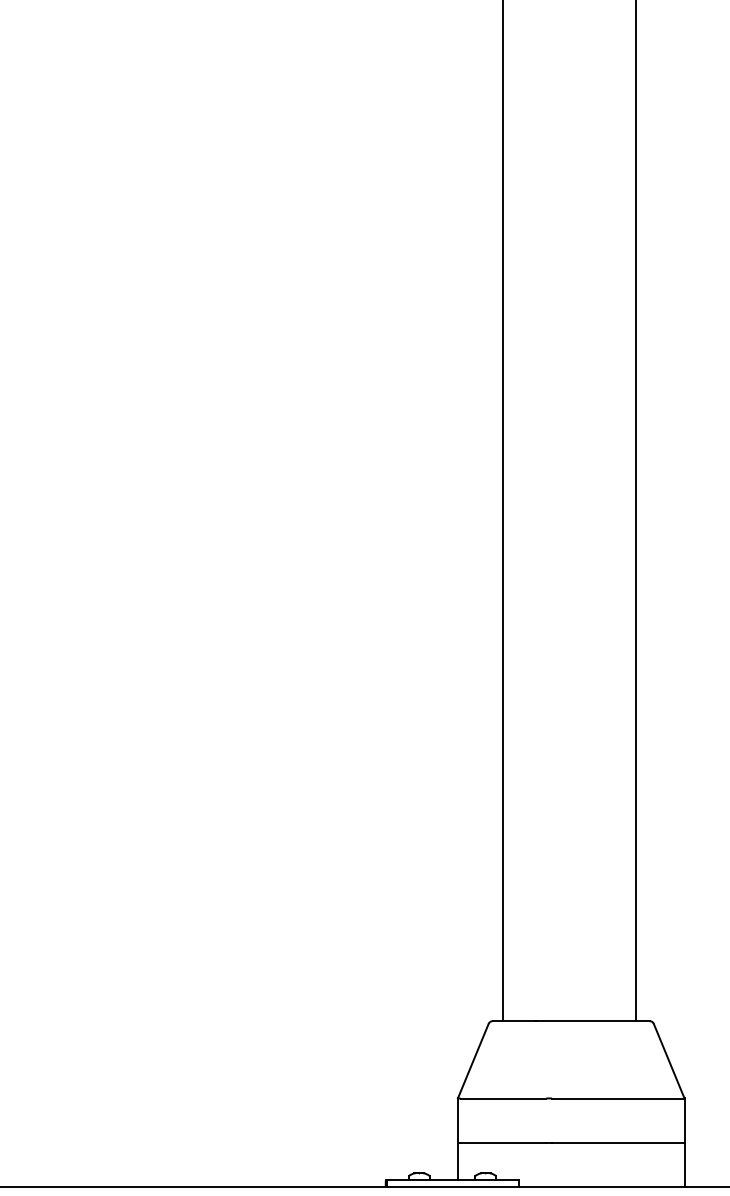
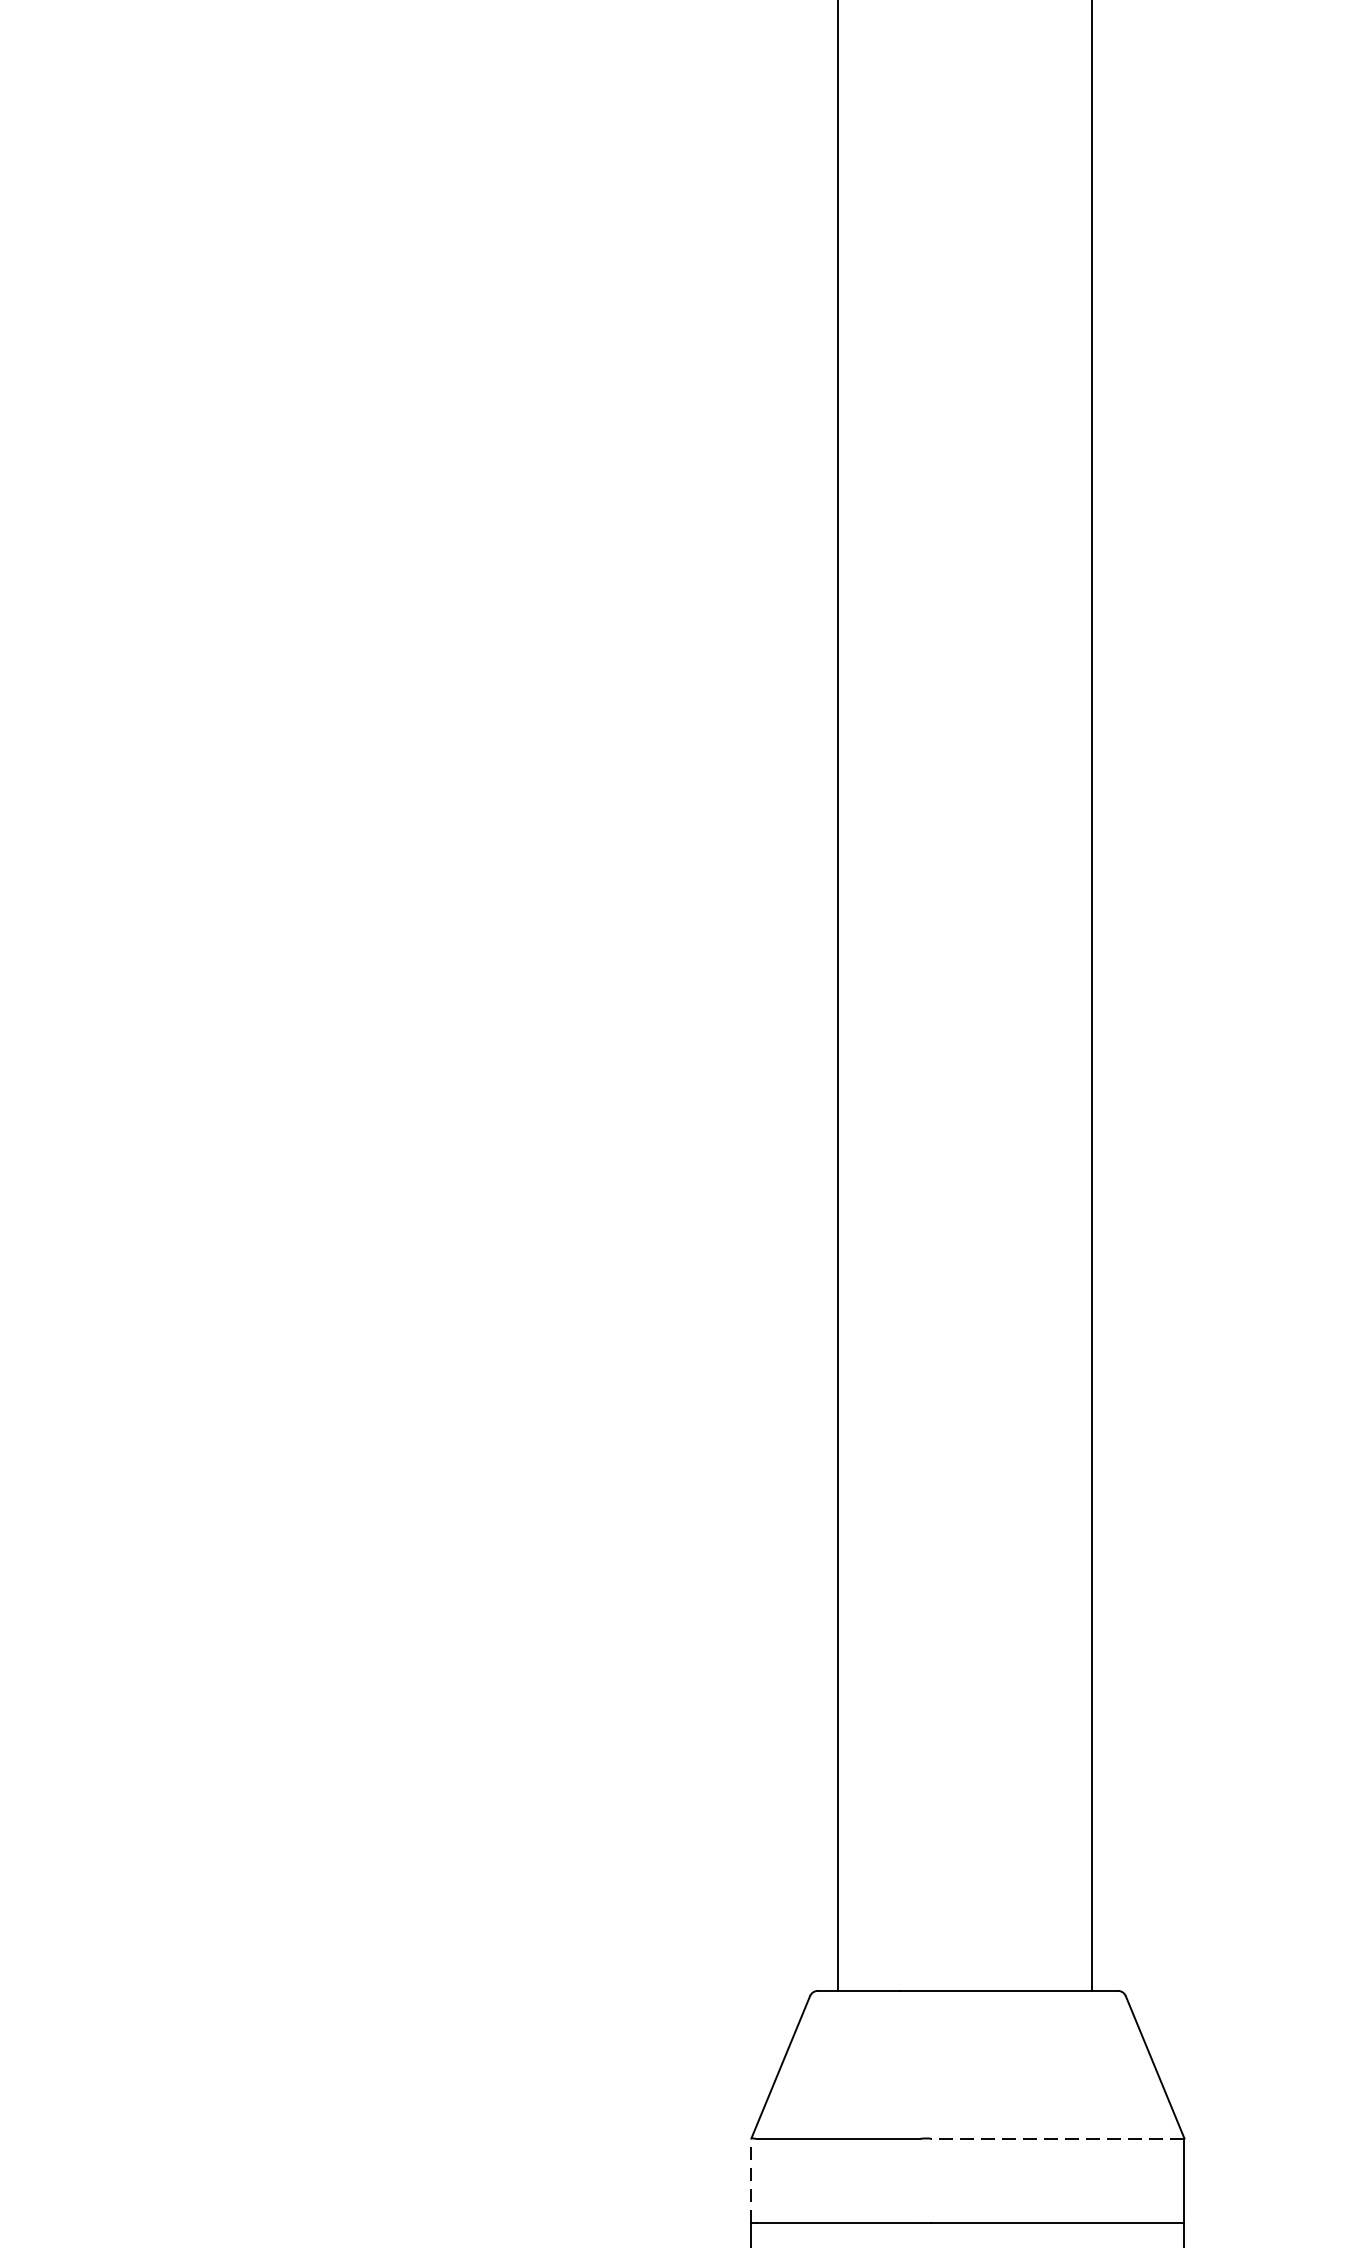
line: (617, 1098) -> (1056, 2138), solid -> dashed
line: (457, 1120) -> (750, 2180), solid -> dashed

